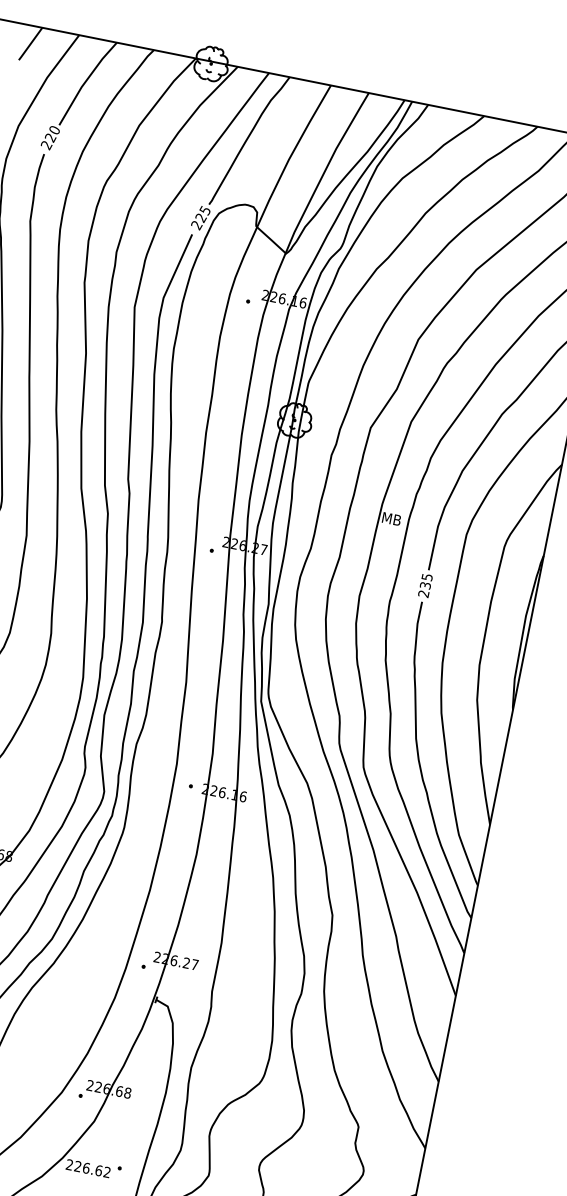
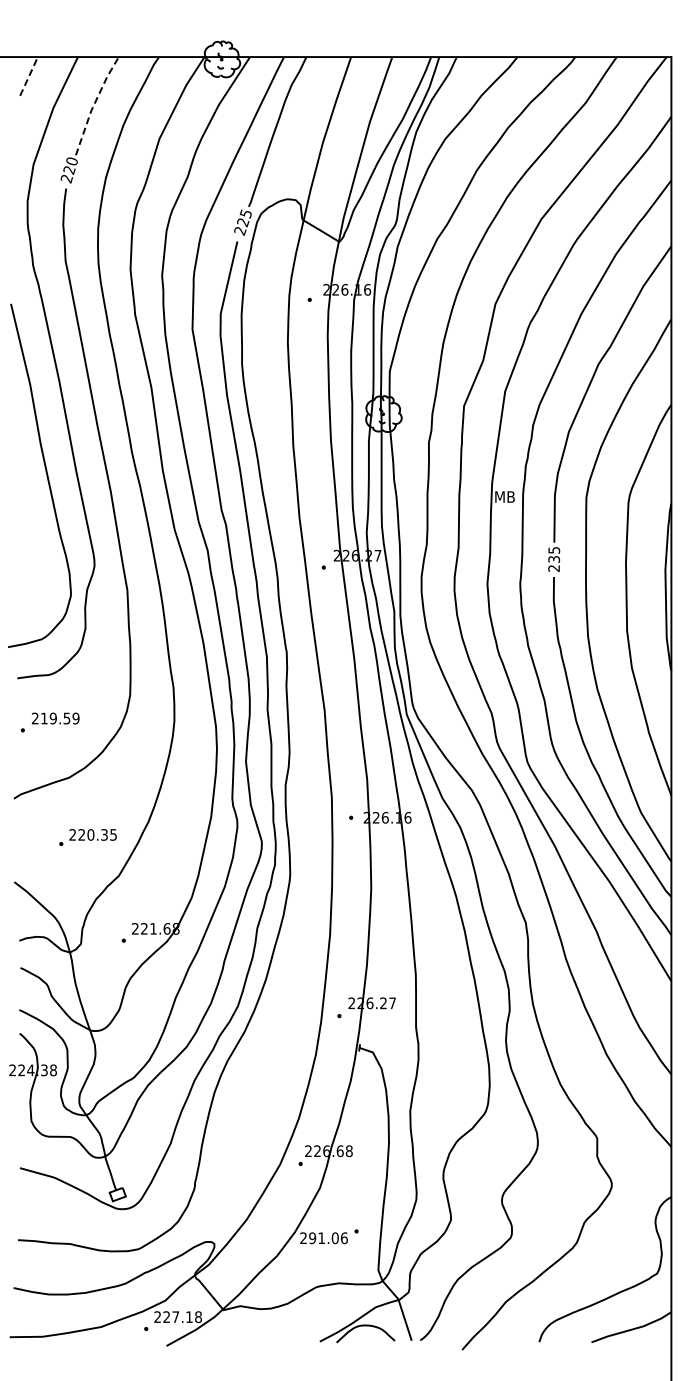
line: (30, 43) -> (28, 76), solid -> dashed
line: (85, 81) -> (94, 104), solid -> dashed
text: (92, 1169) -> (328, 1238), 226.62 -> 291.06

